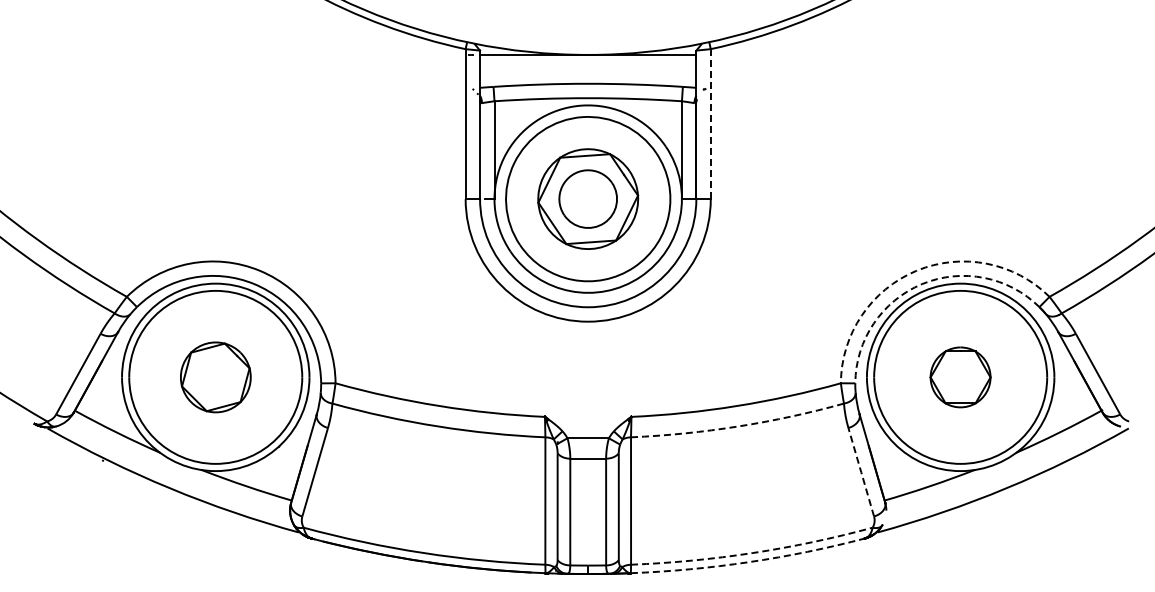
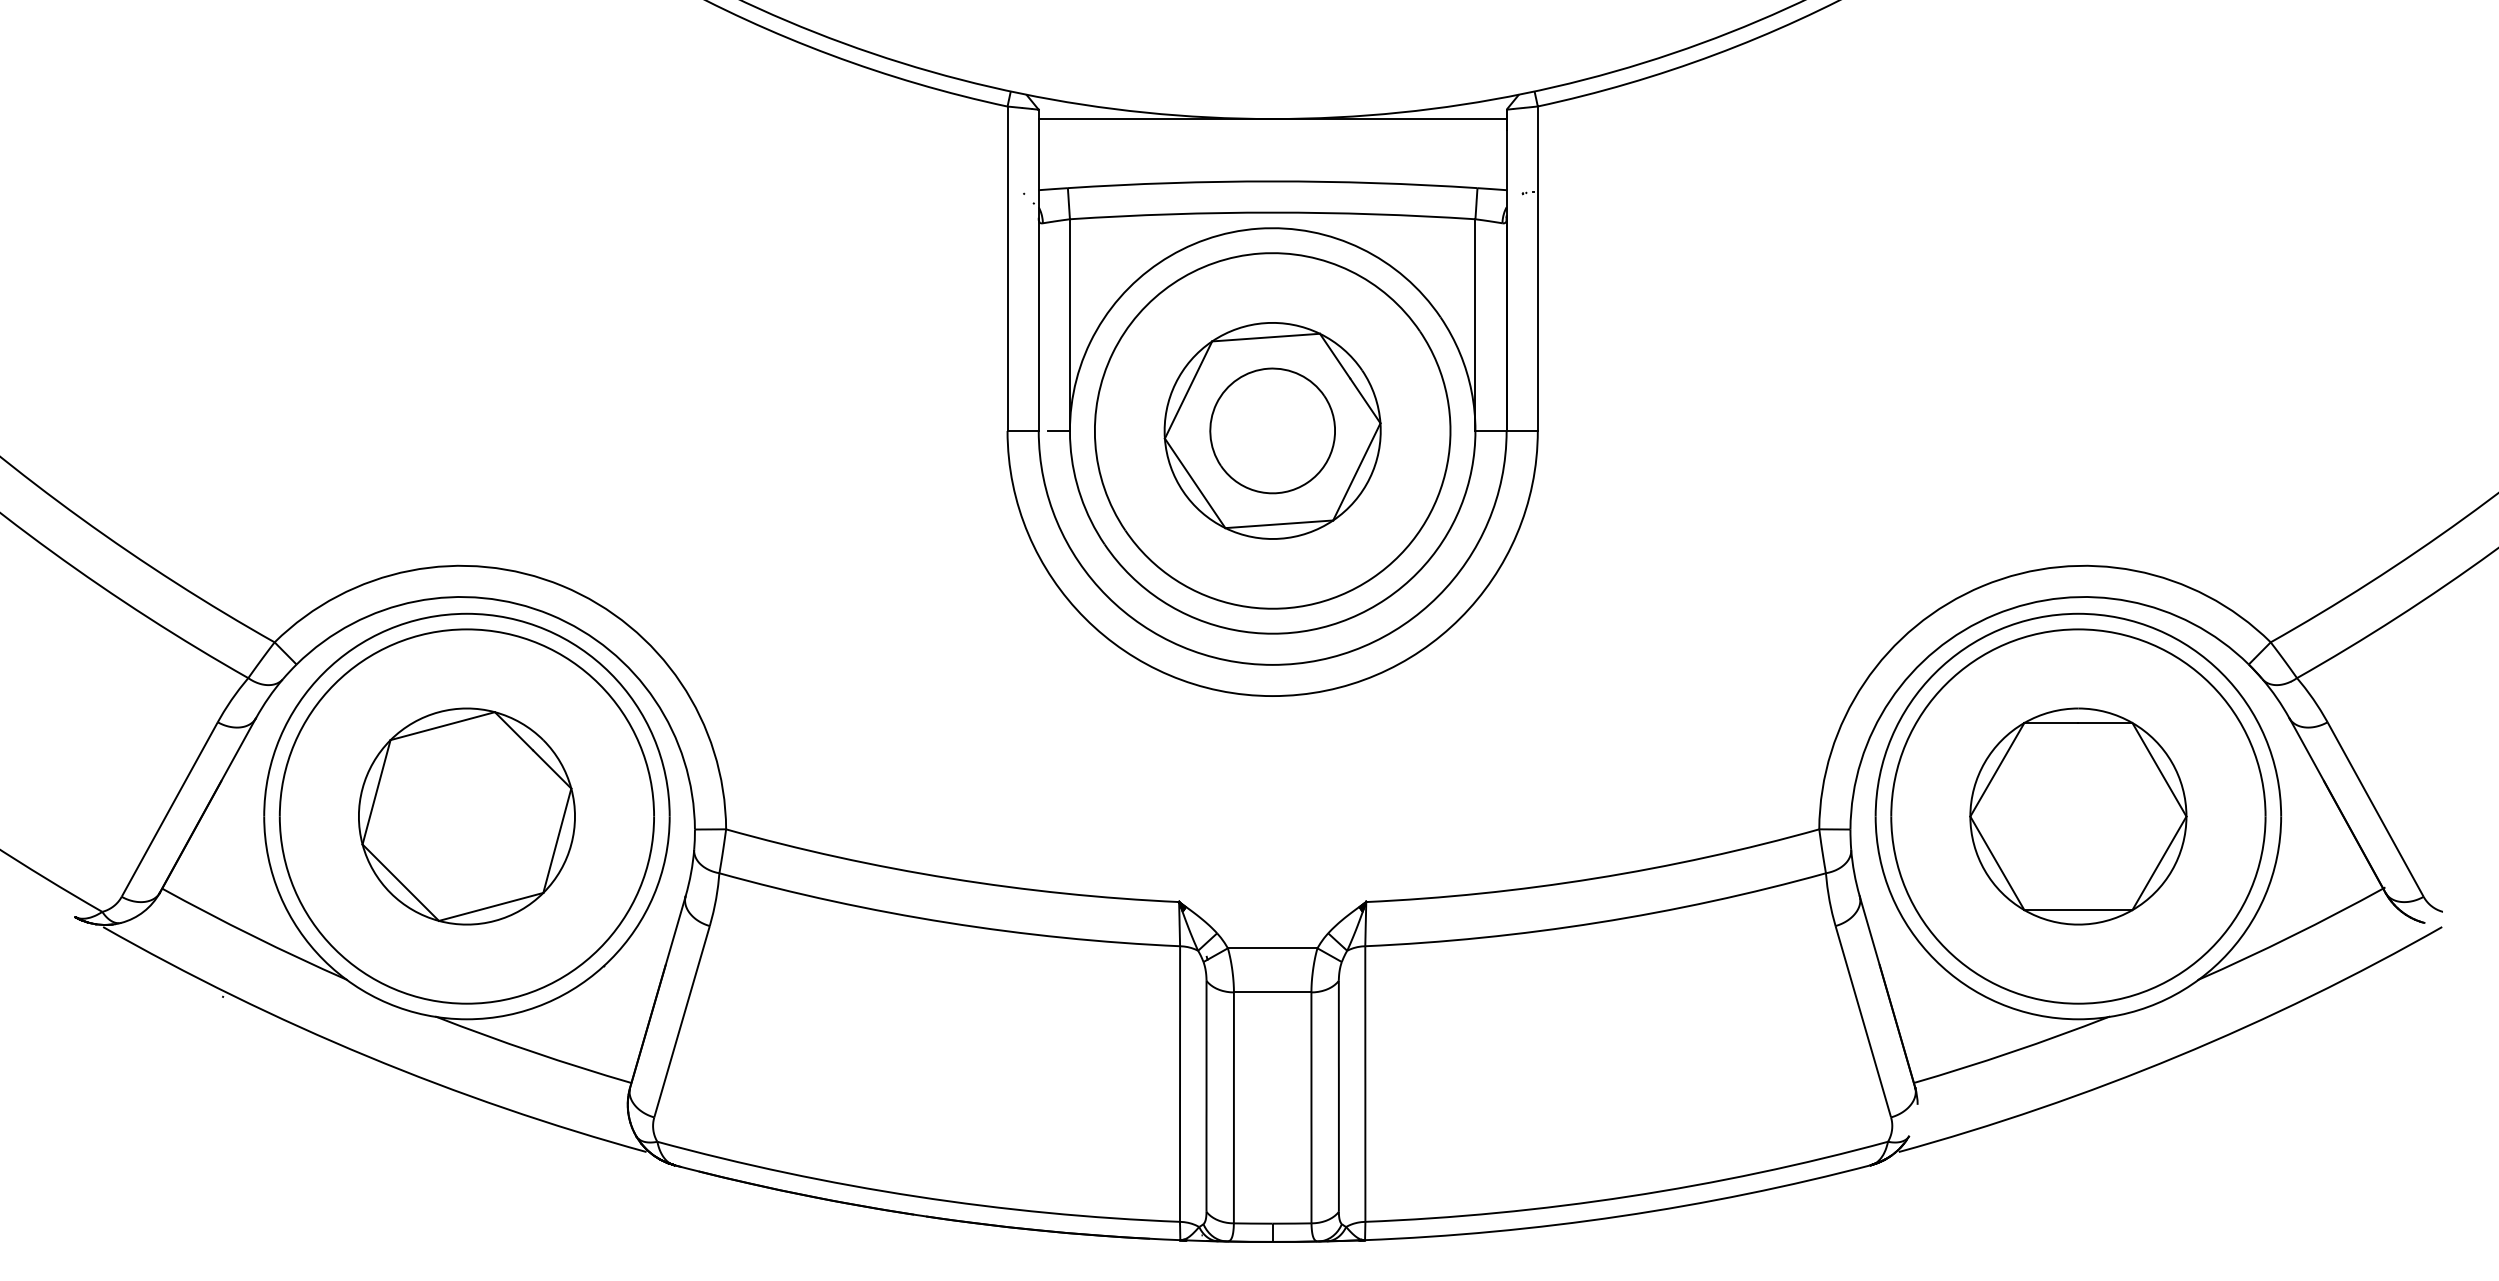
line: (710, 124) -> (1537, 269), dashed -> solid
arc: (916, 270) -> (1982, 585), dashed -> solid
arc: (922, 284) -> (1995, 615), dashed -> solid
part: (215, 377) -> (466, 816), size x1.43
part: (960, 377) -> (2078, 816), size x1.67
arc: (738, 426) -> (1597, 922), dashed -> solid
line: (861, 472) -> (1863, 1022), dashed -> solid
arc: (752, 553) -> (1628, 1197), dashed -> solid
arc: (749, 562) -> (1621, 1217), dashed -> solid

